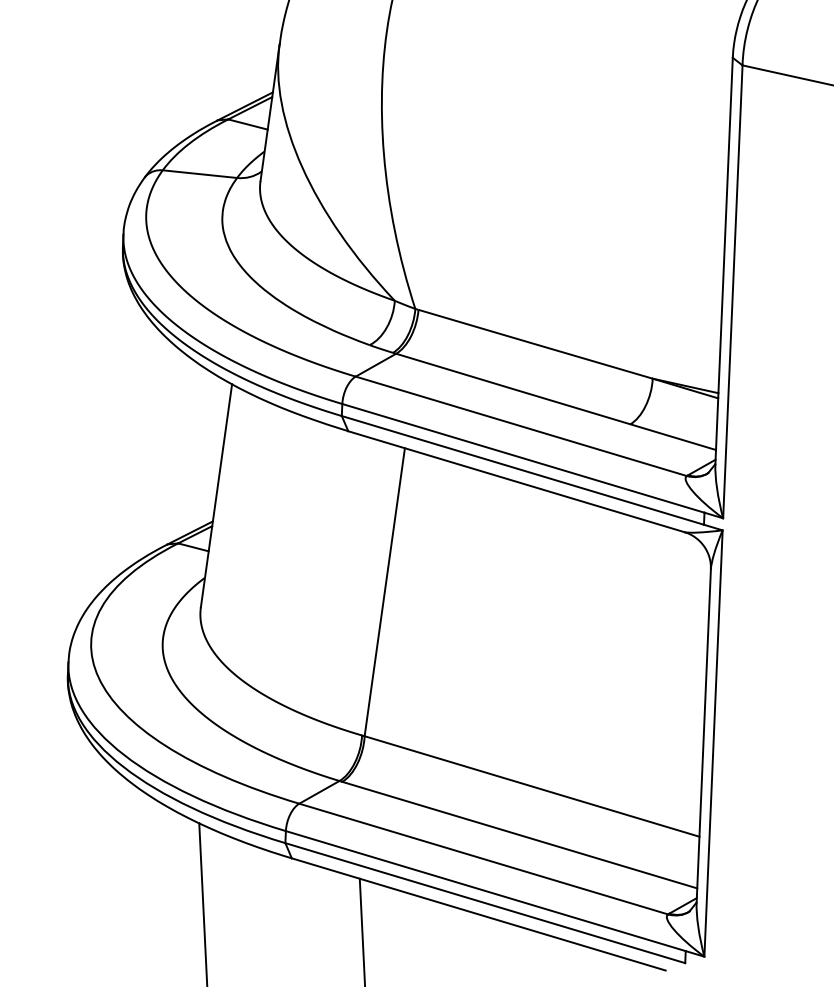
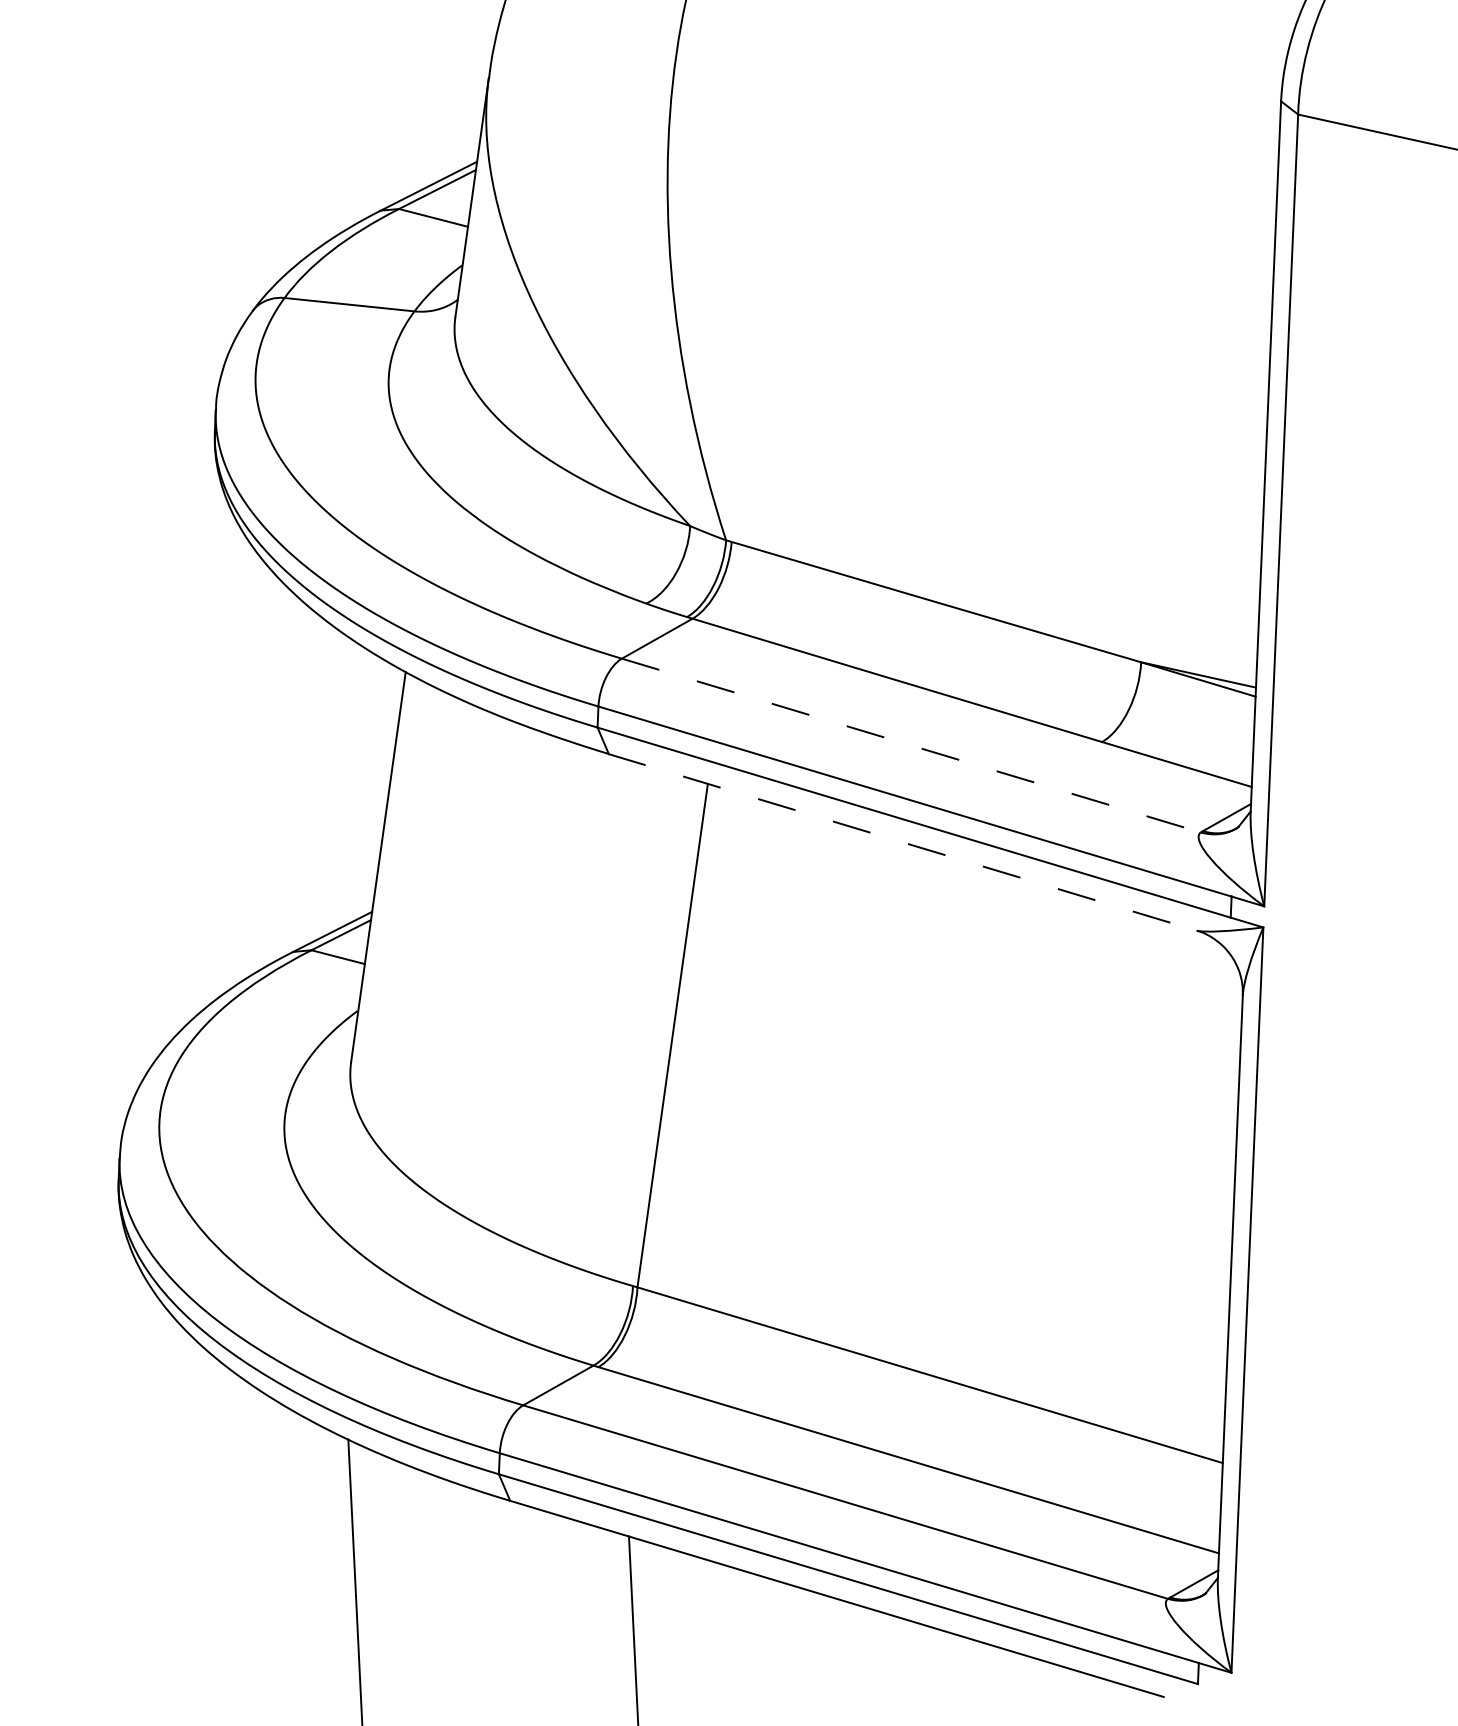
line: (521, 426) -> (911, 745), solid -> dashed
line: (516, 481) -> (902, 842), solid -> dashed

